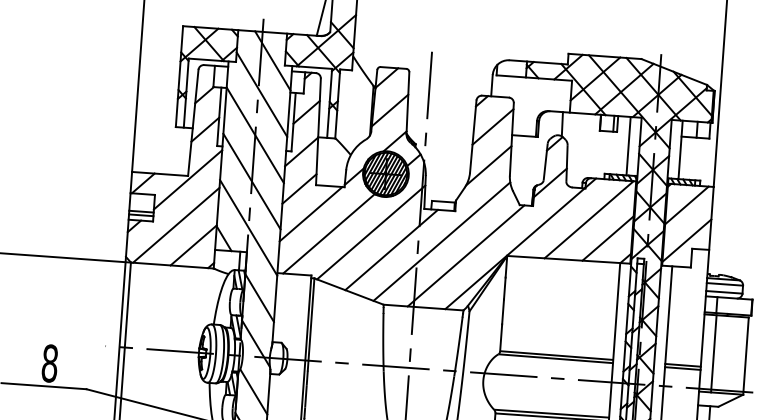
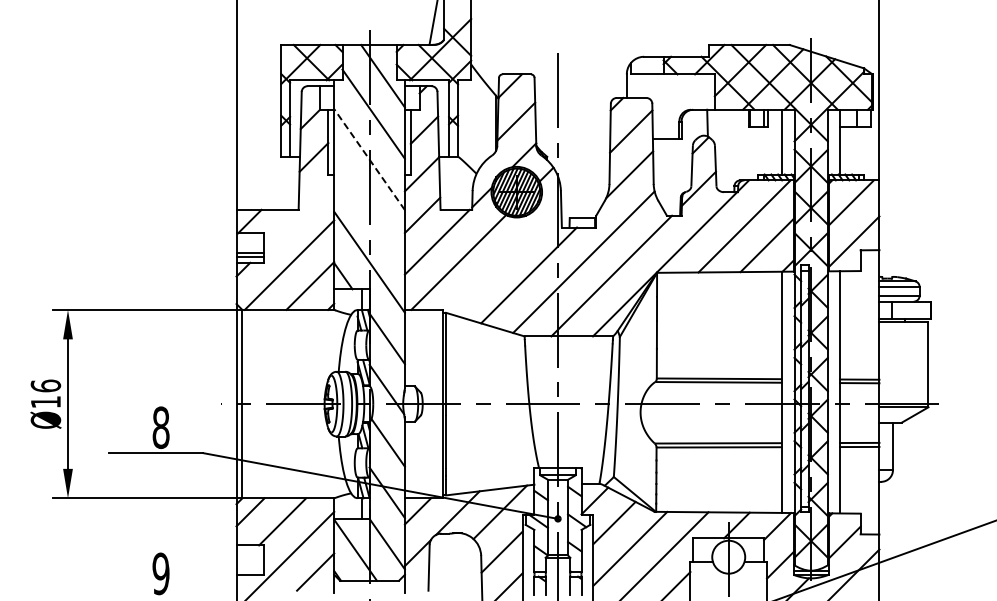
line: (255, 135) -> (369, 159), solid -> dashed
line: (187, 179) -> (298, 213), removed
line: (251, 181) -> (369, 210), removed
line: (371, 232) -> (505, 257), removed
line: (713, 353) -> (892, 364), removed

